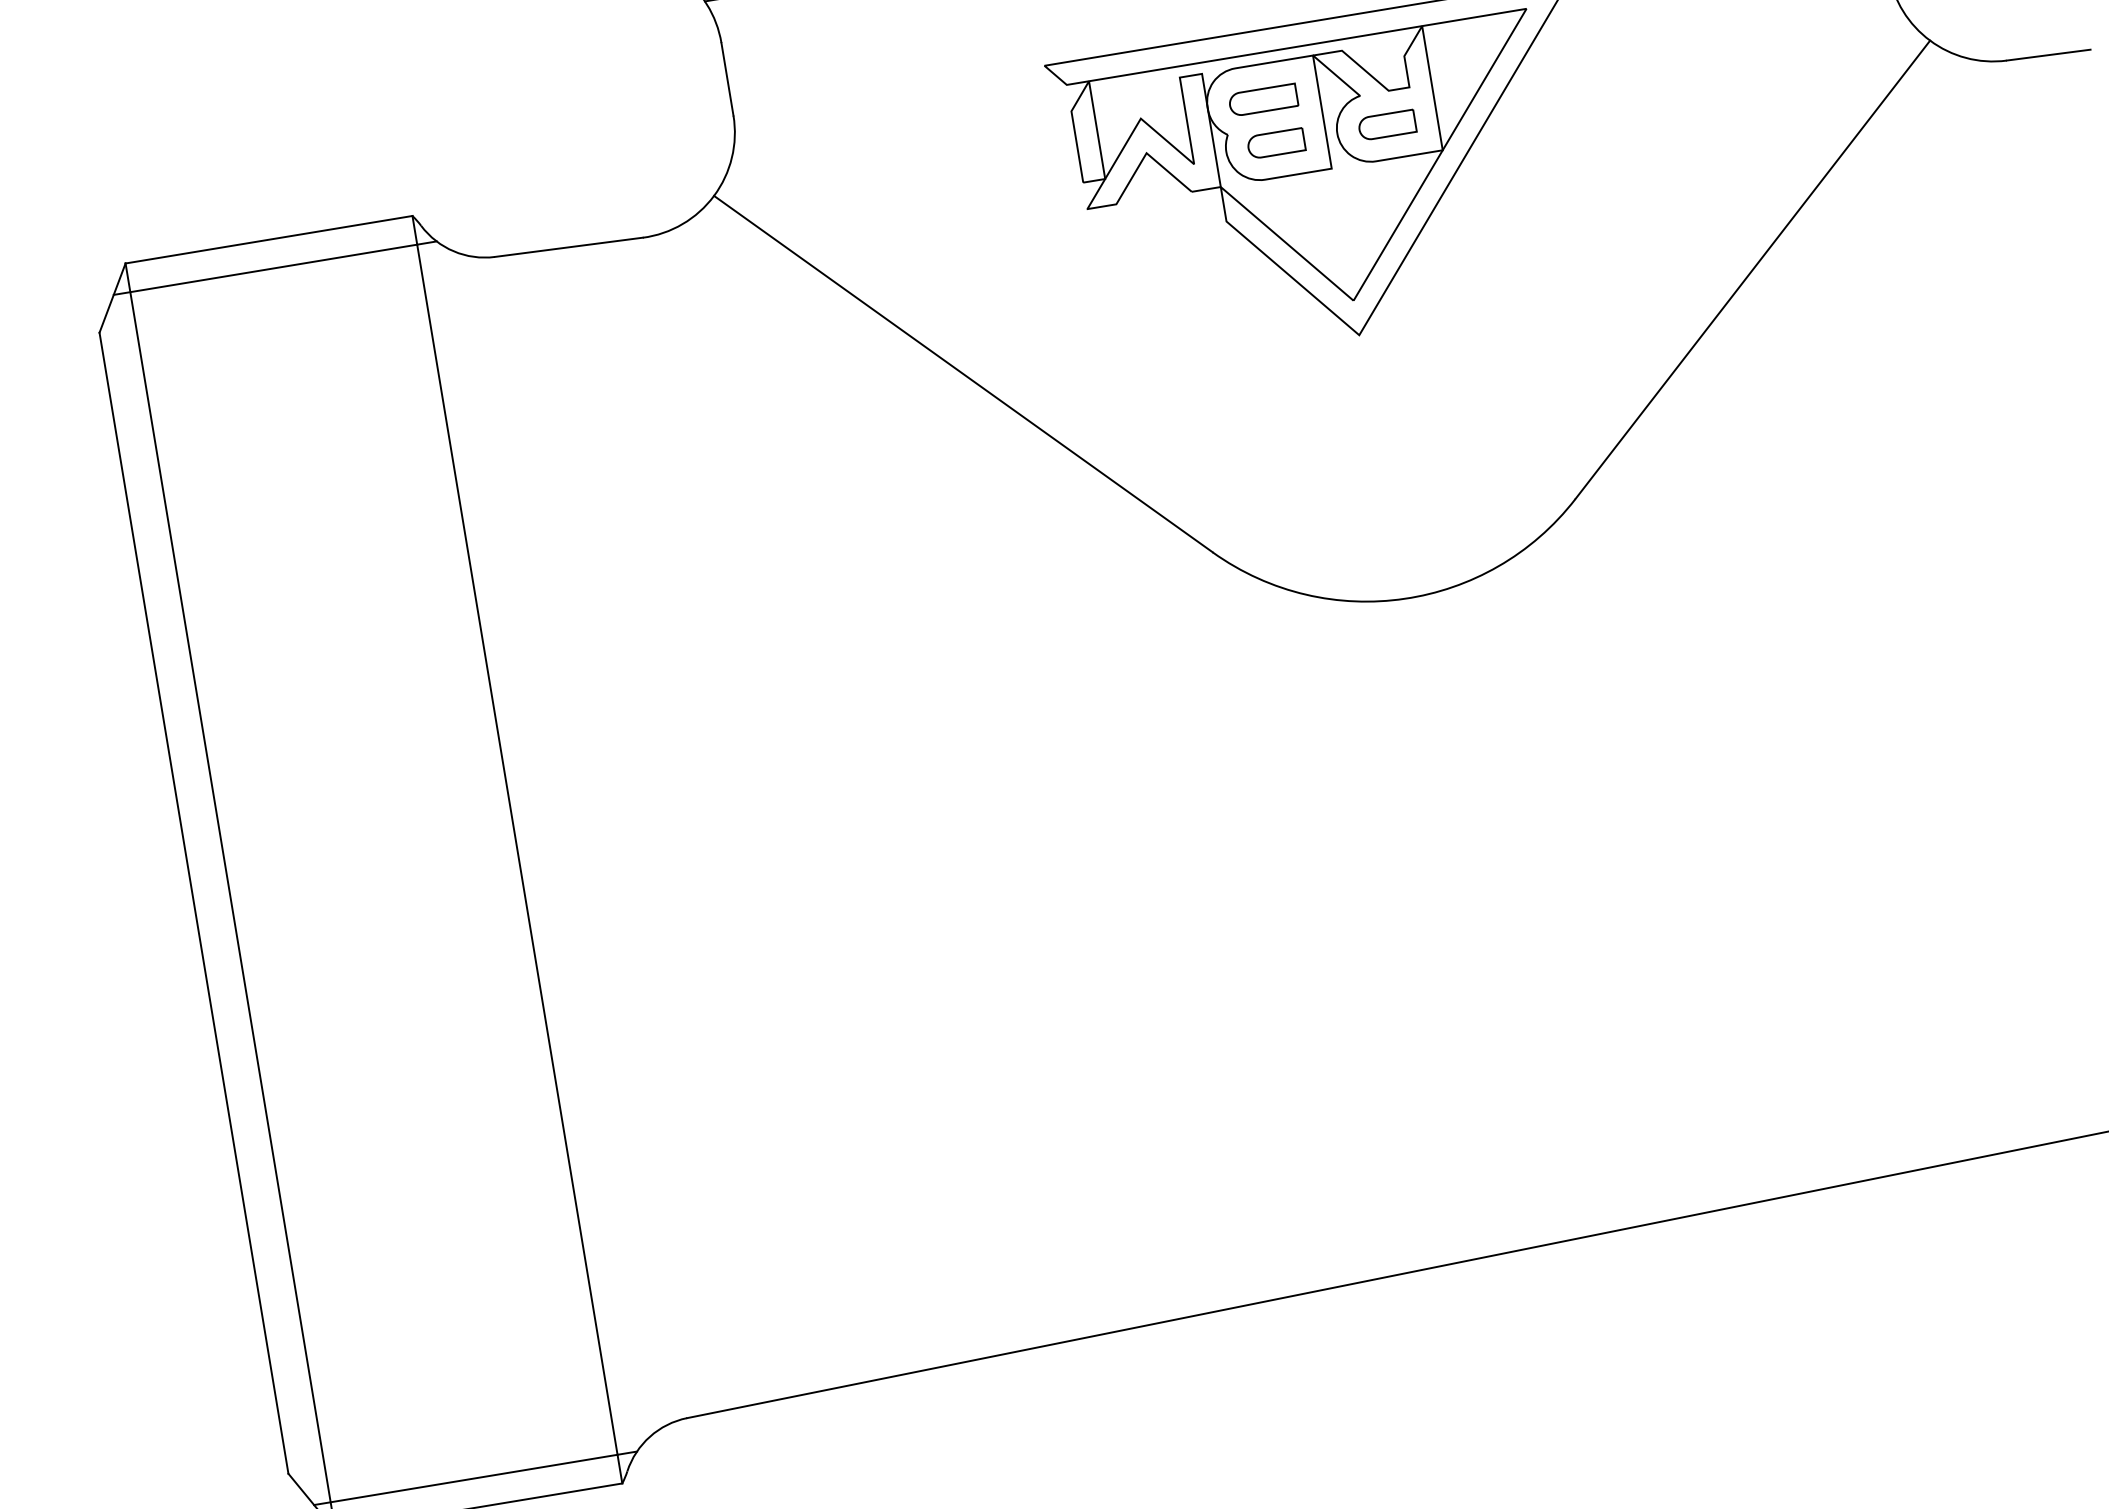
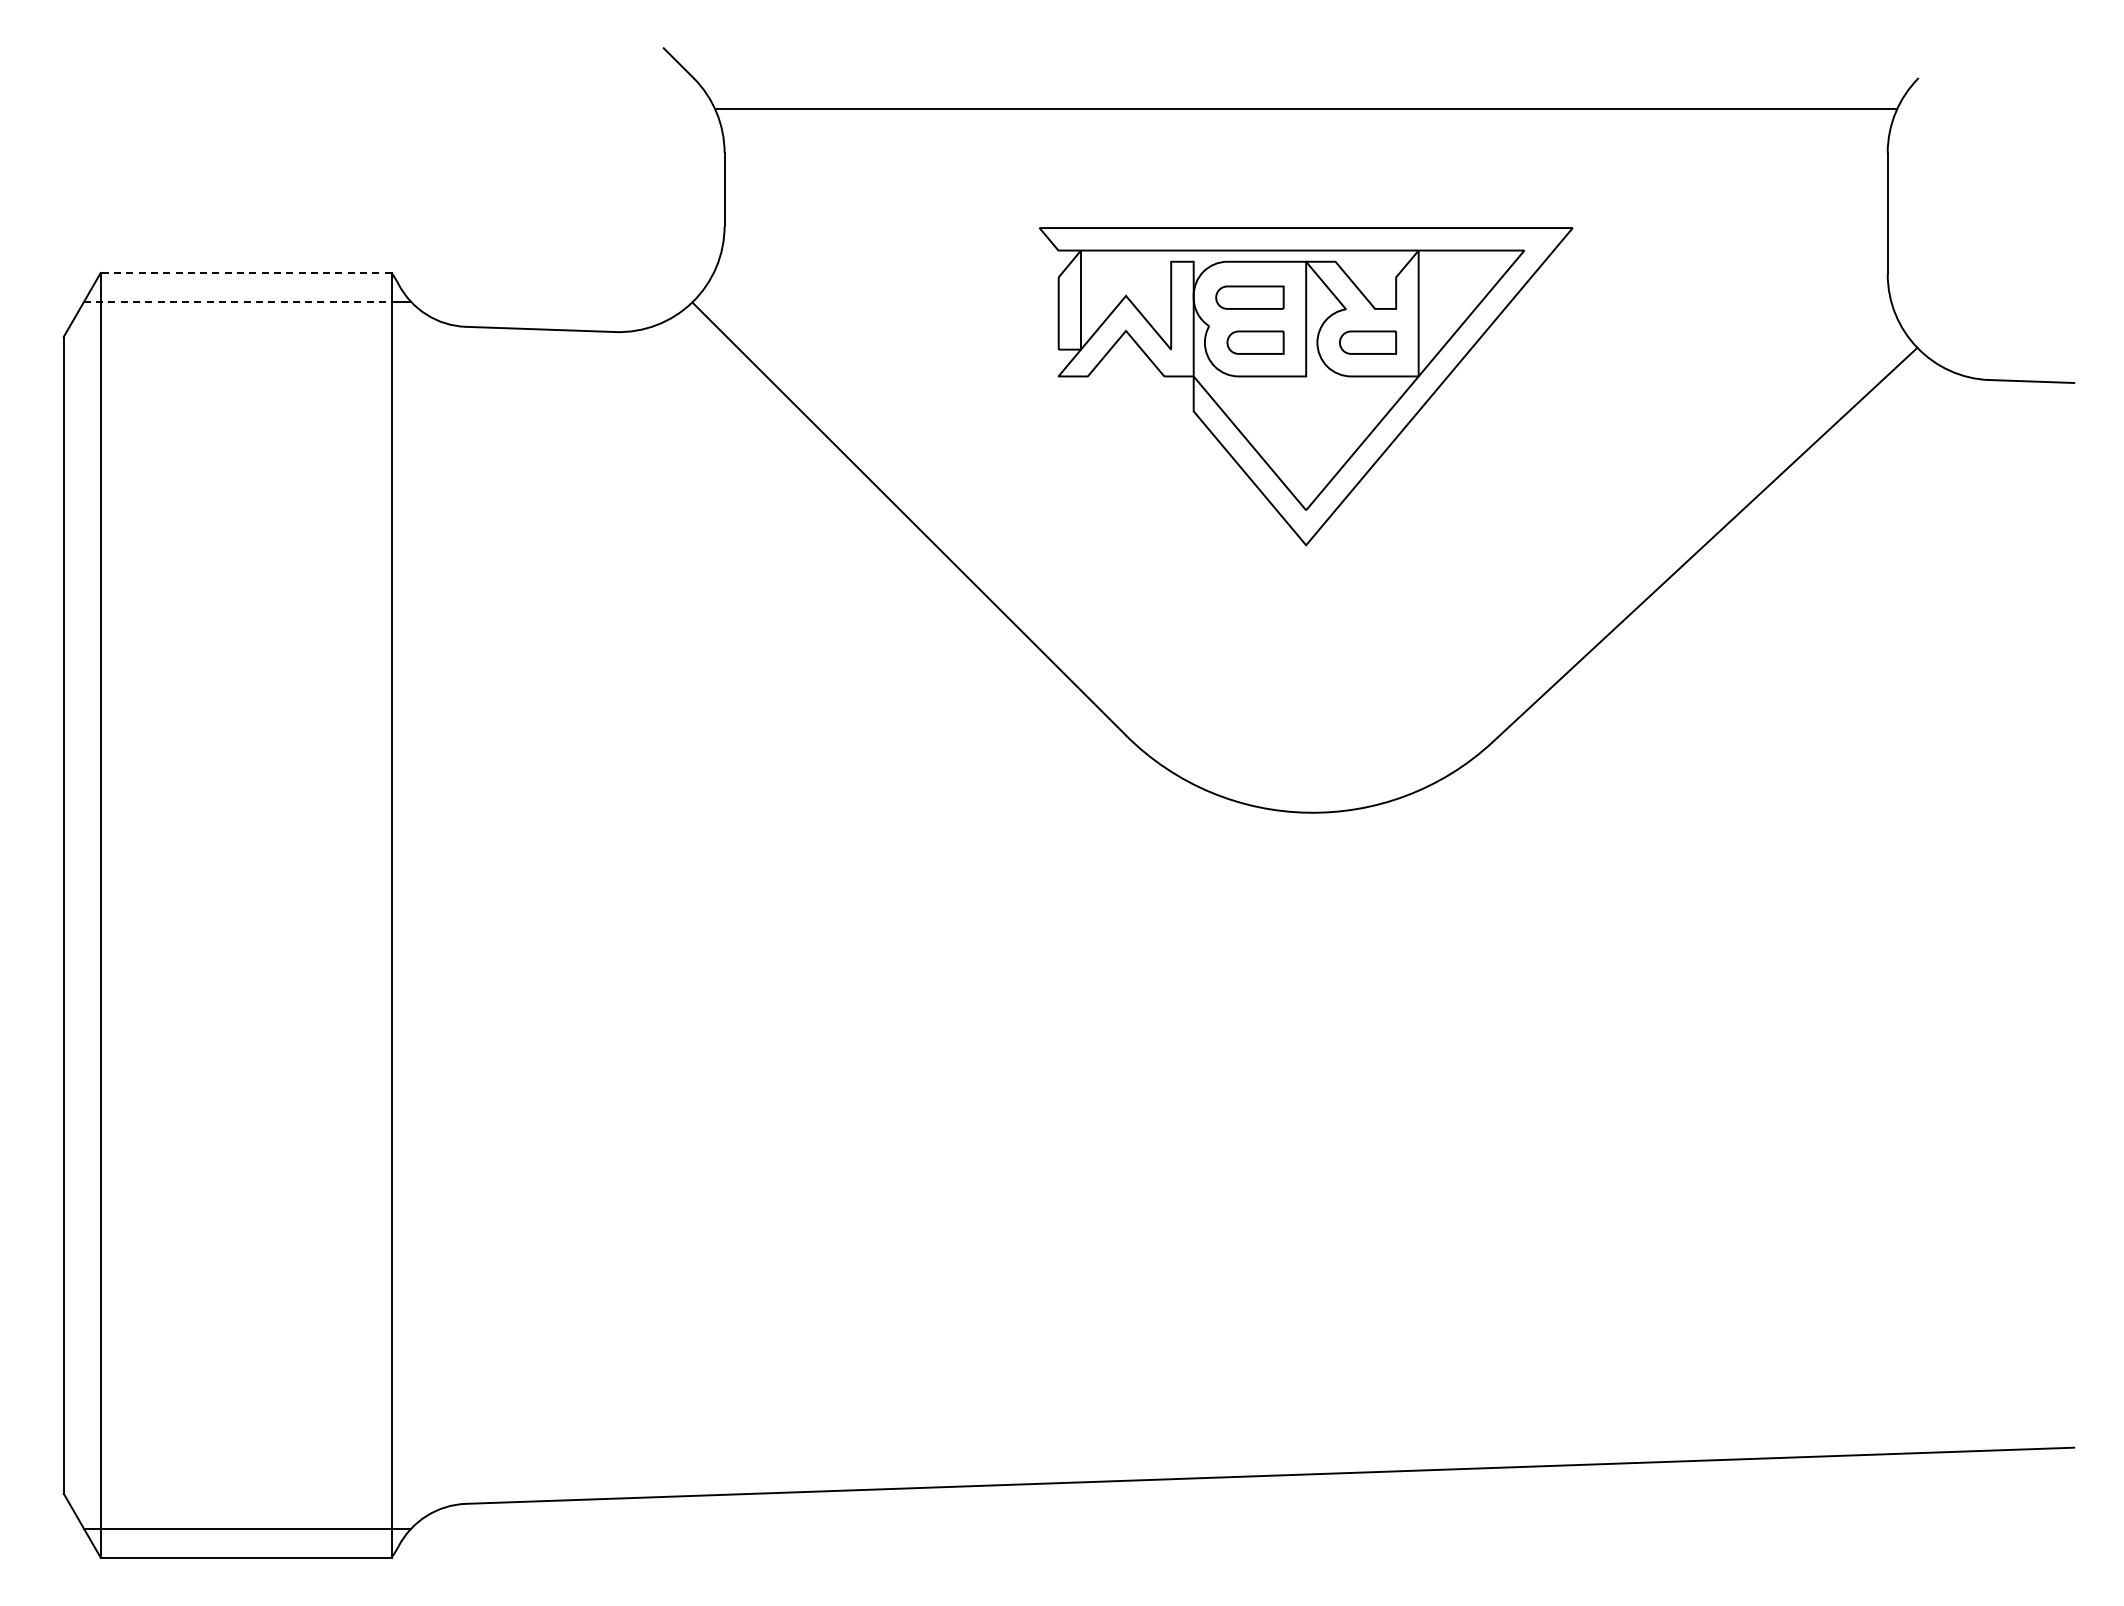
line: (268, 239) -> (245, 272), solid -> dashed
line: (265, 270) -> (237, 302), solid -> dashed

